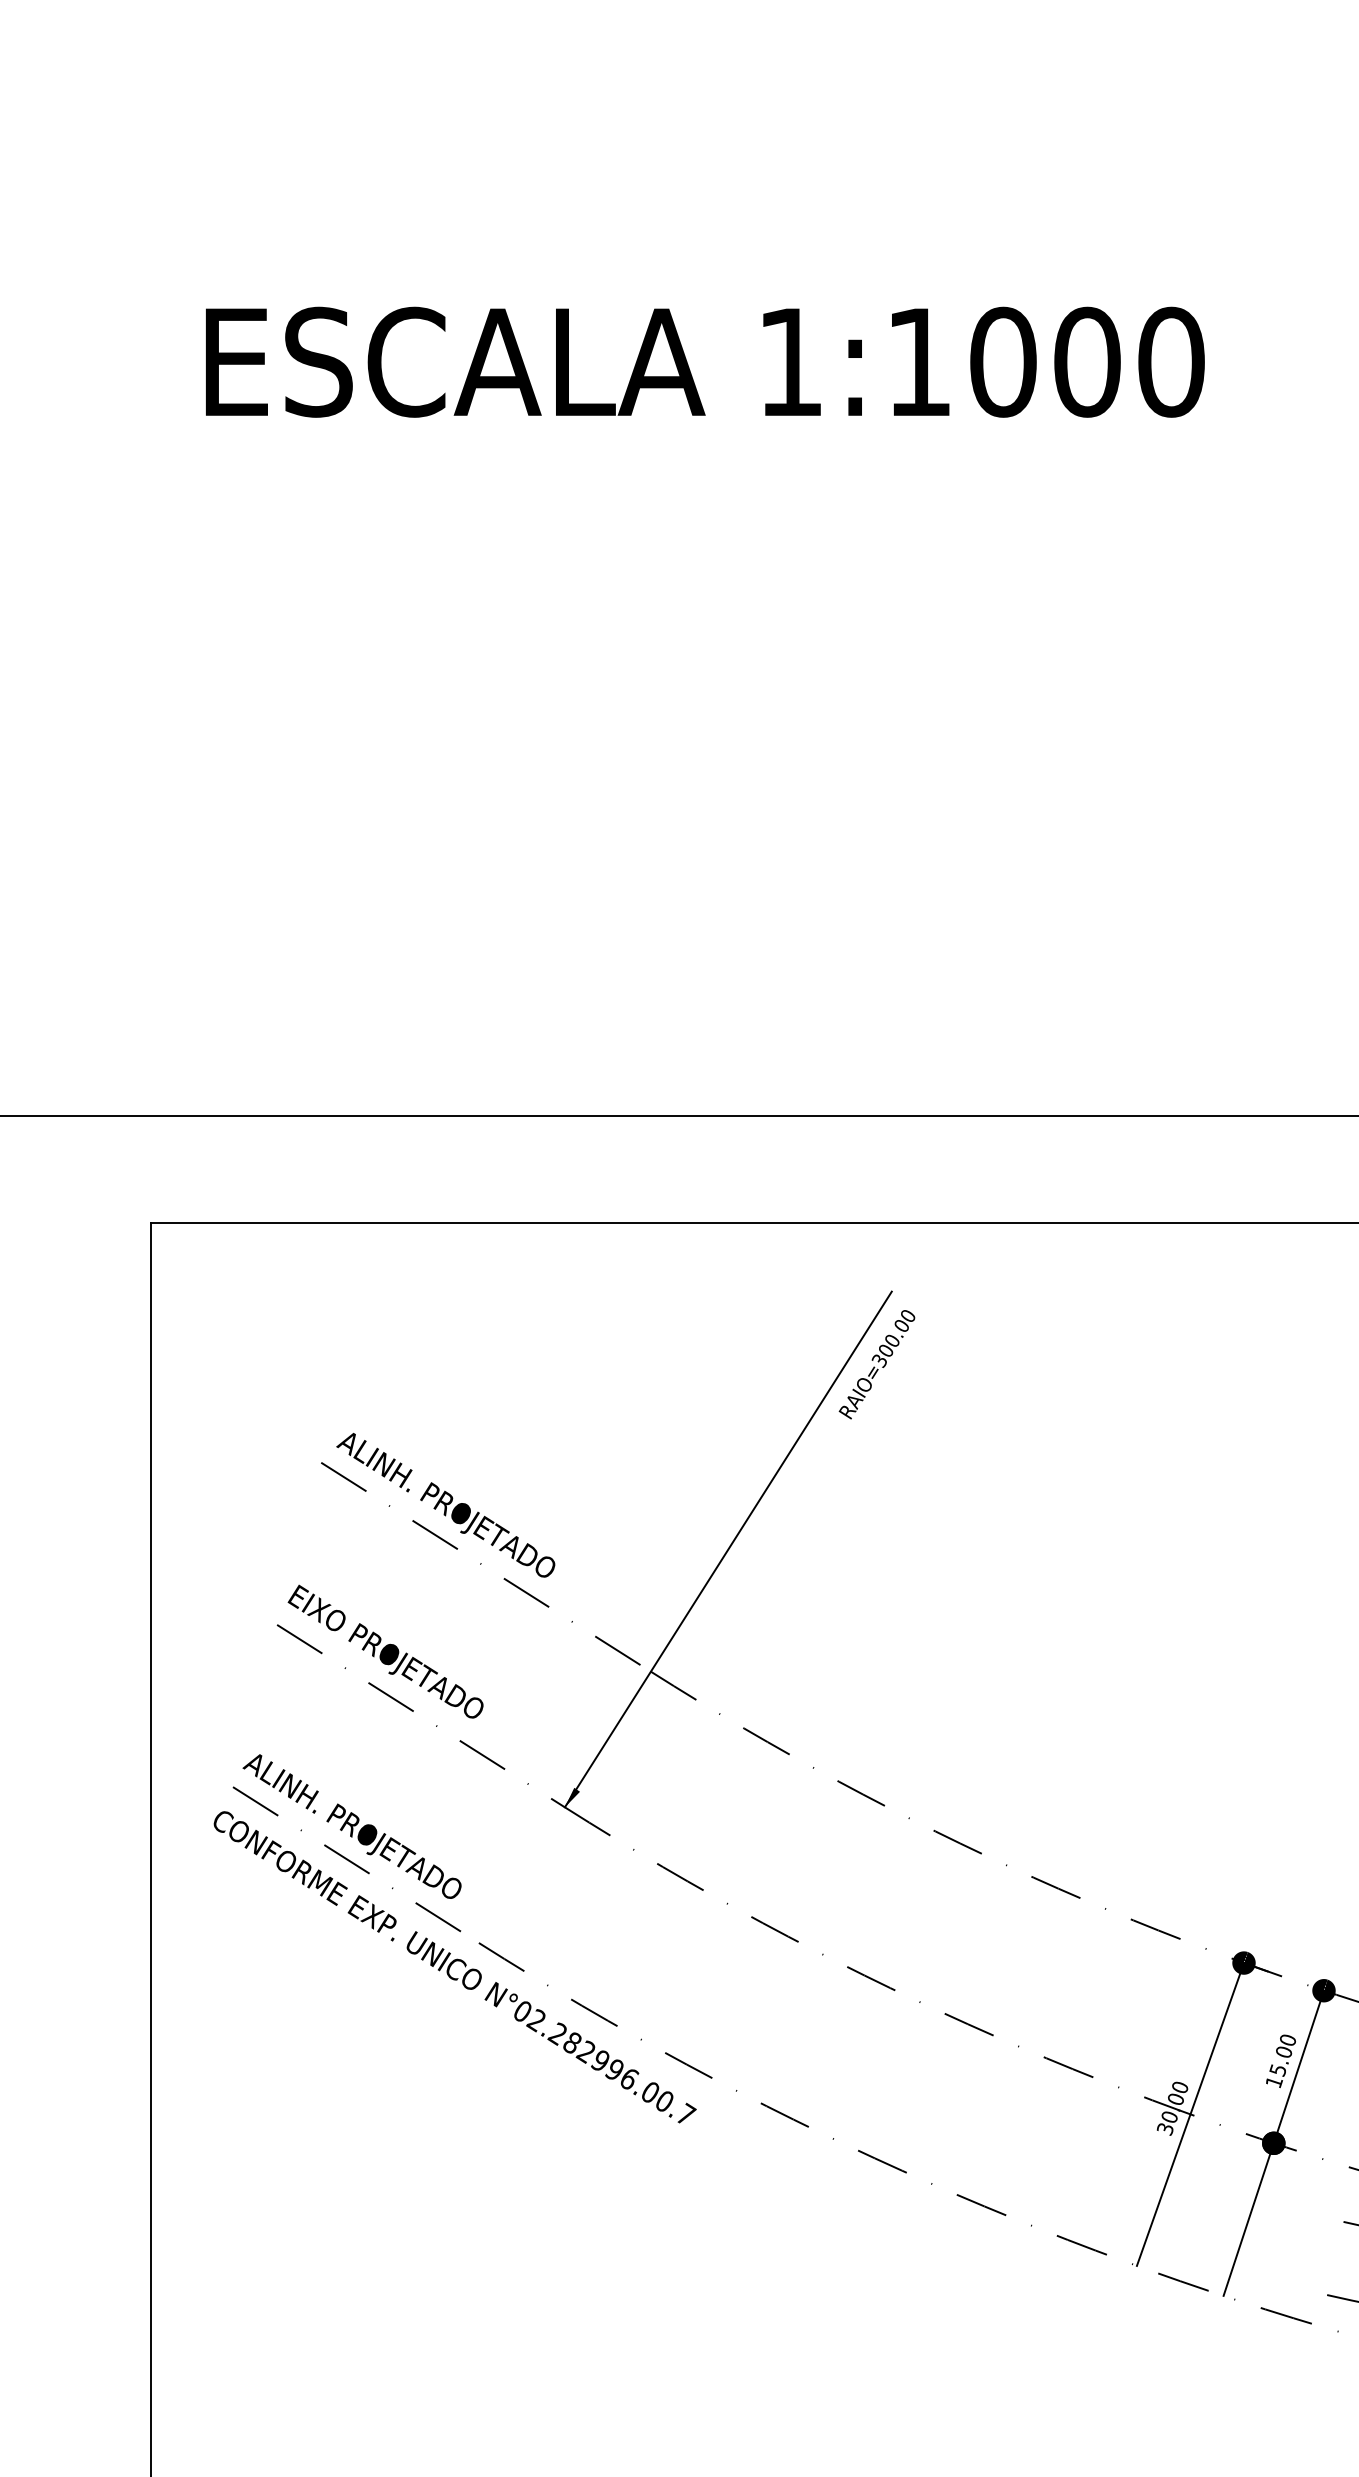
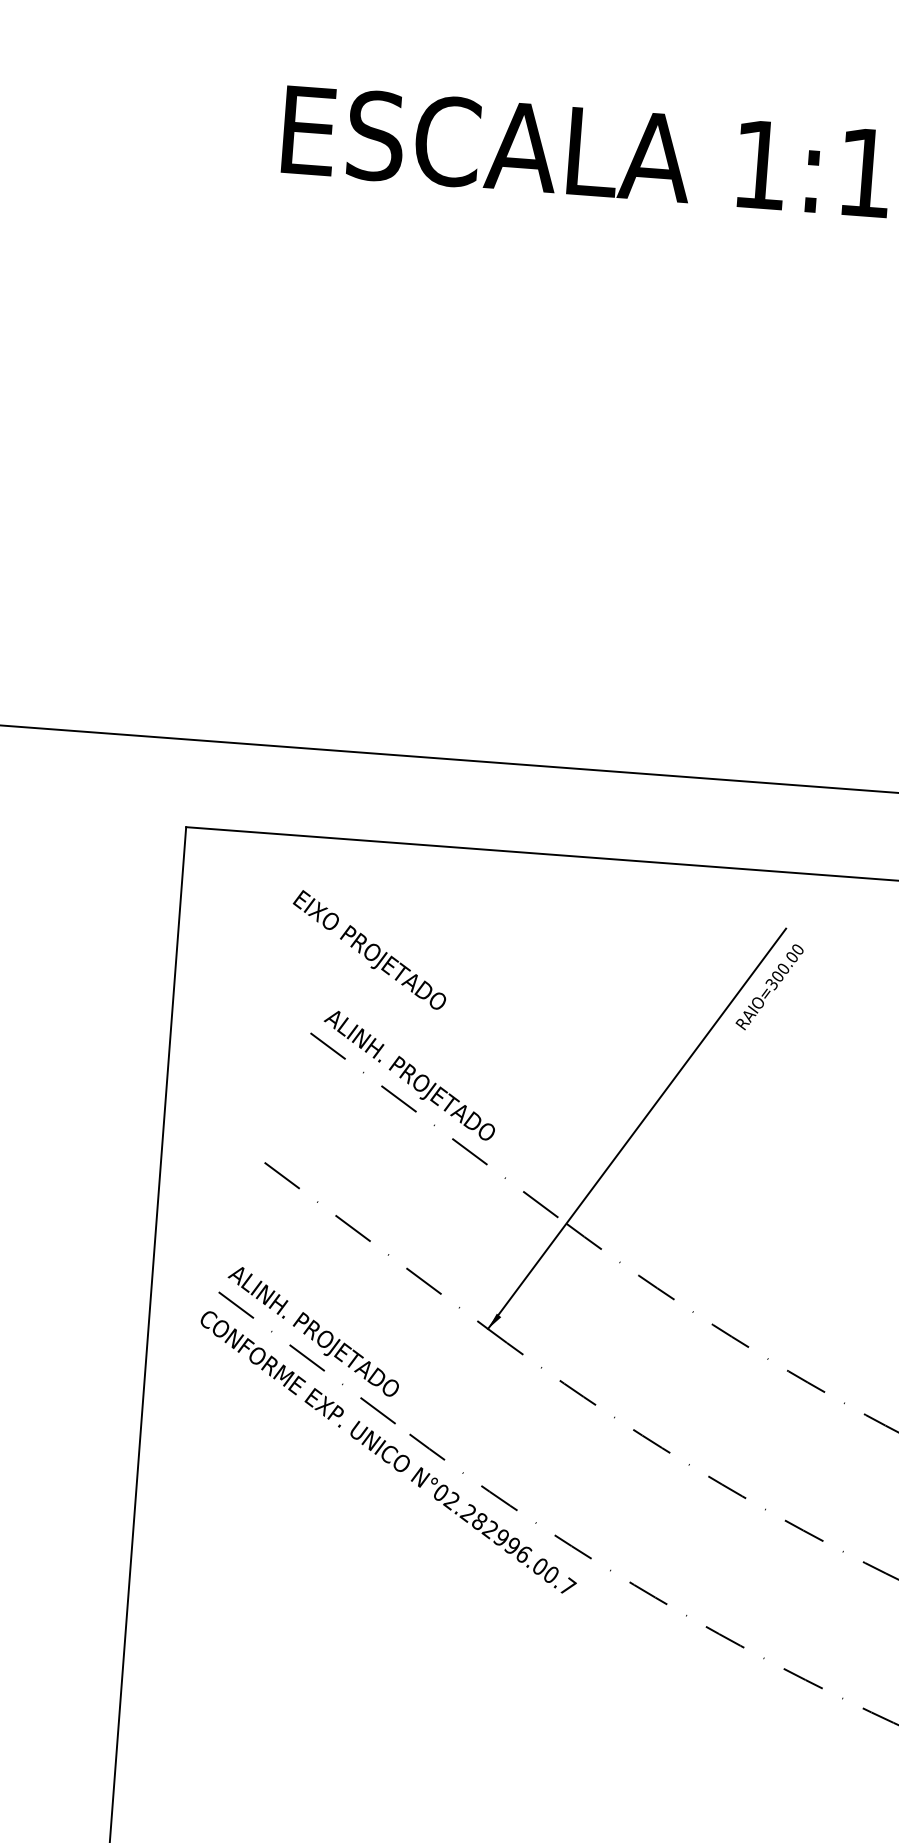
text: (385, 1651) -> (369, 949), moved

